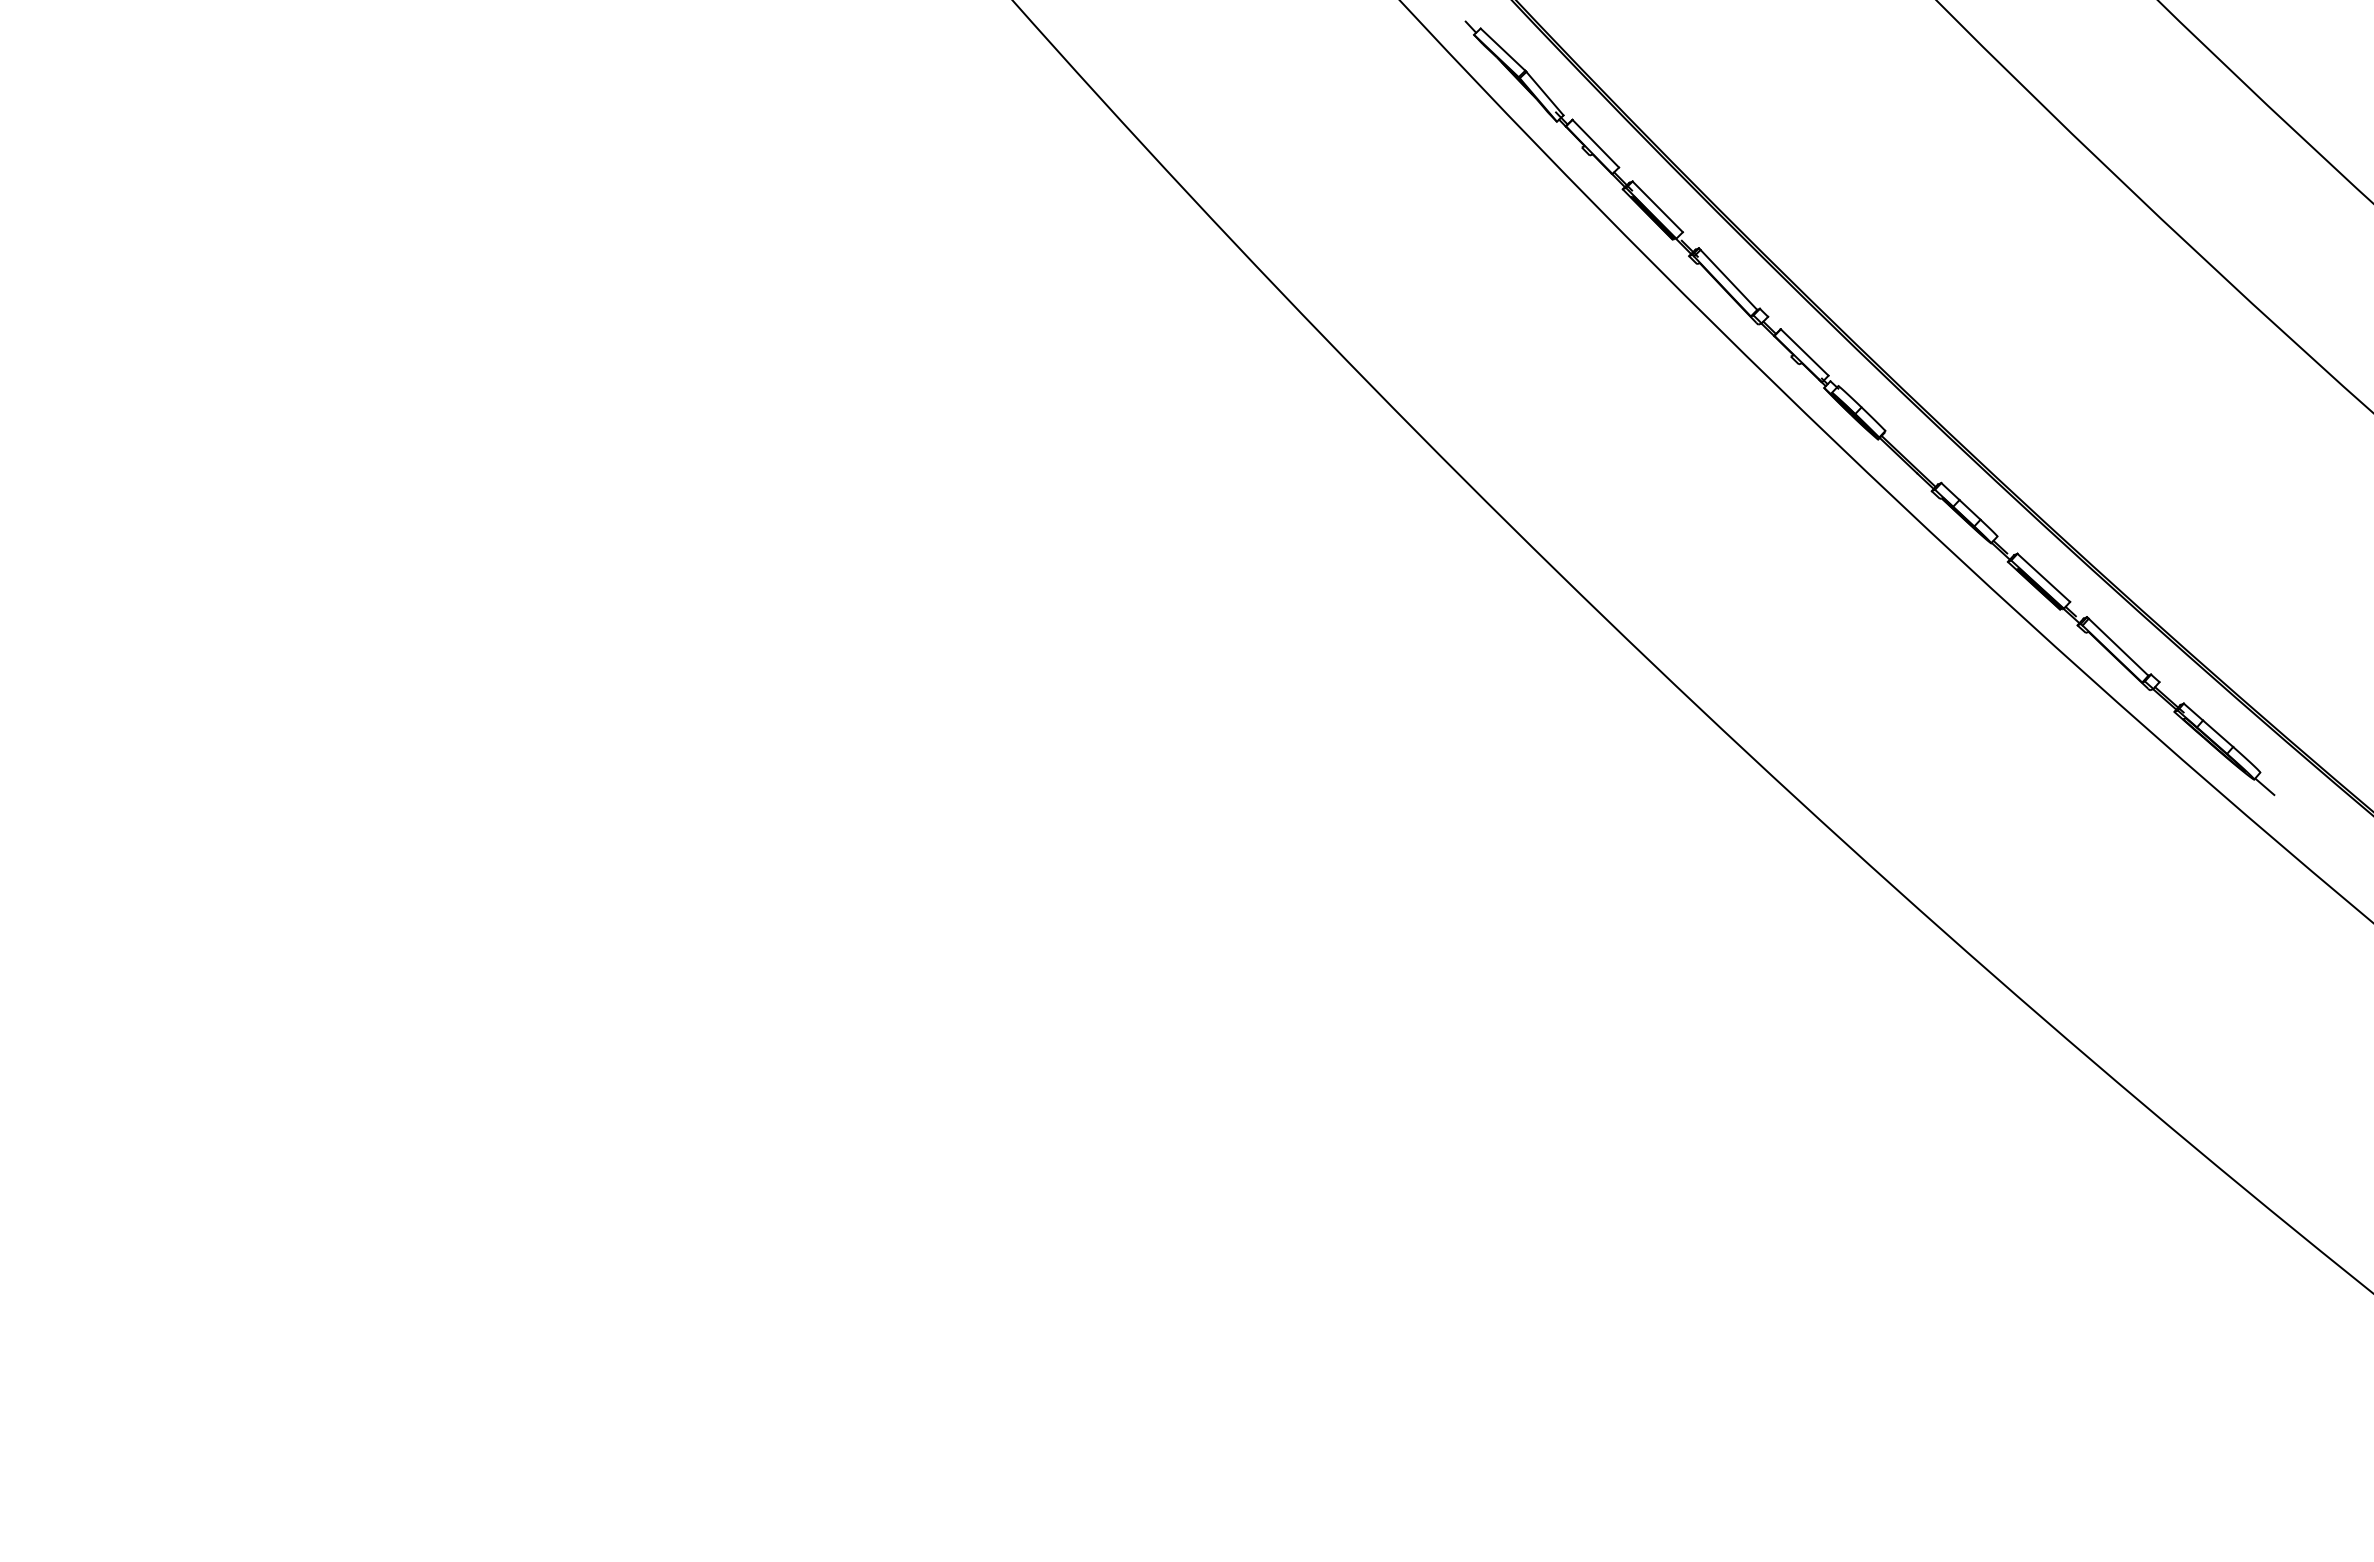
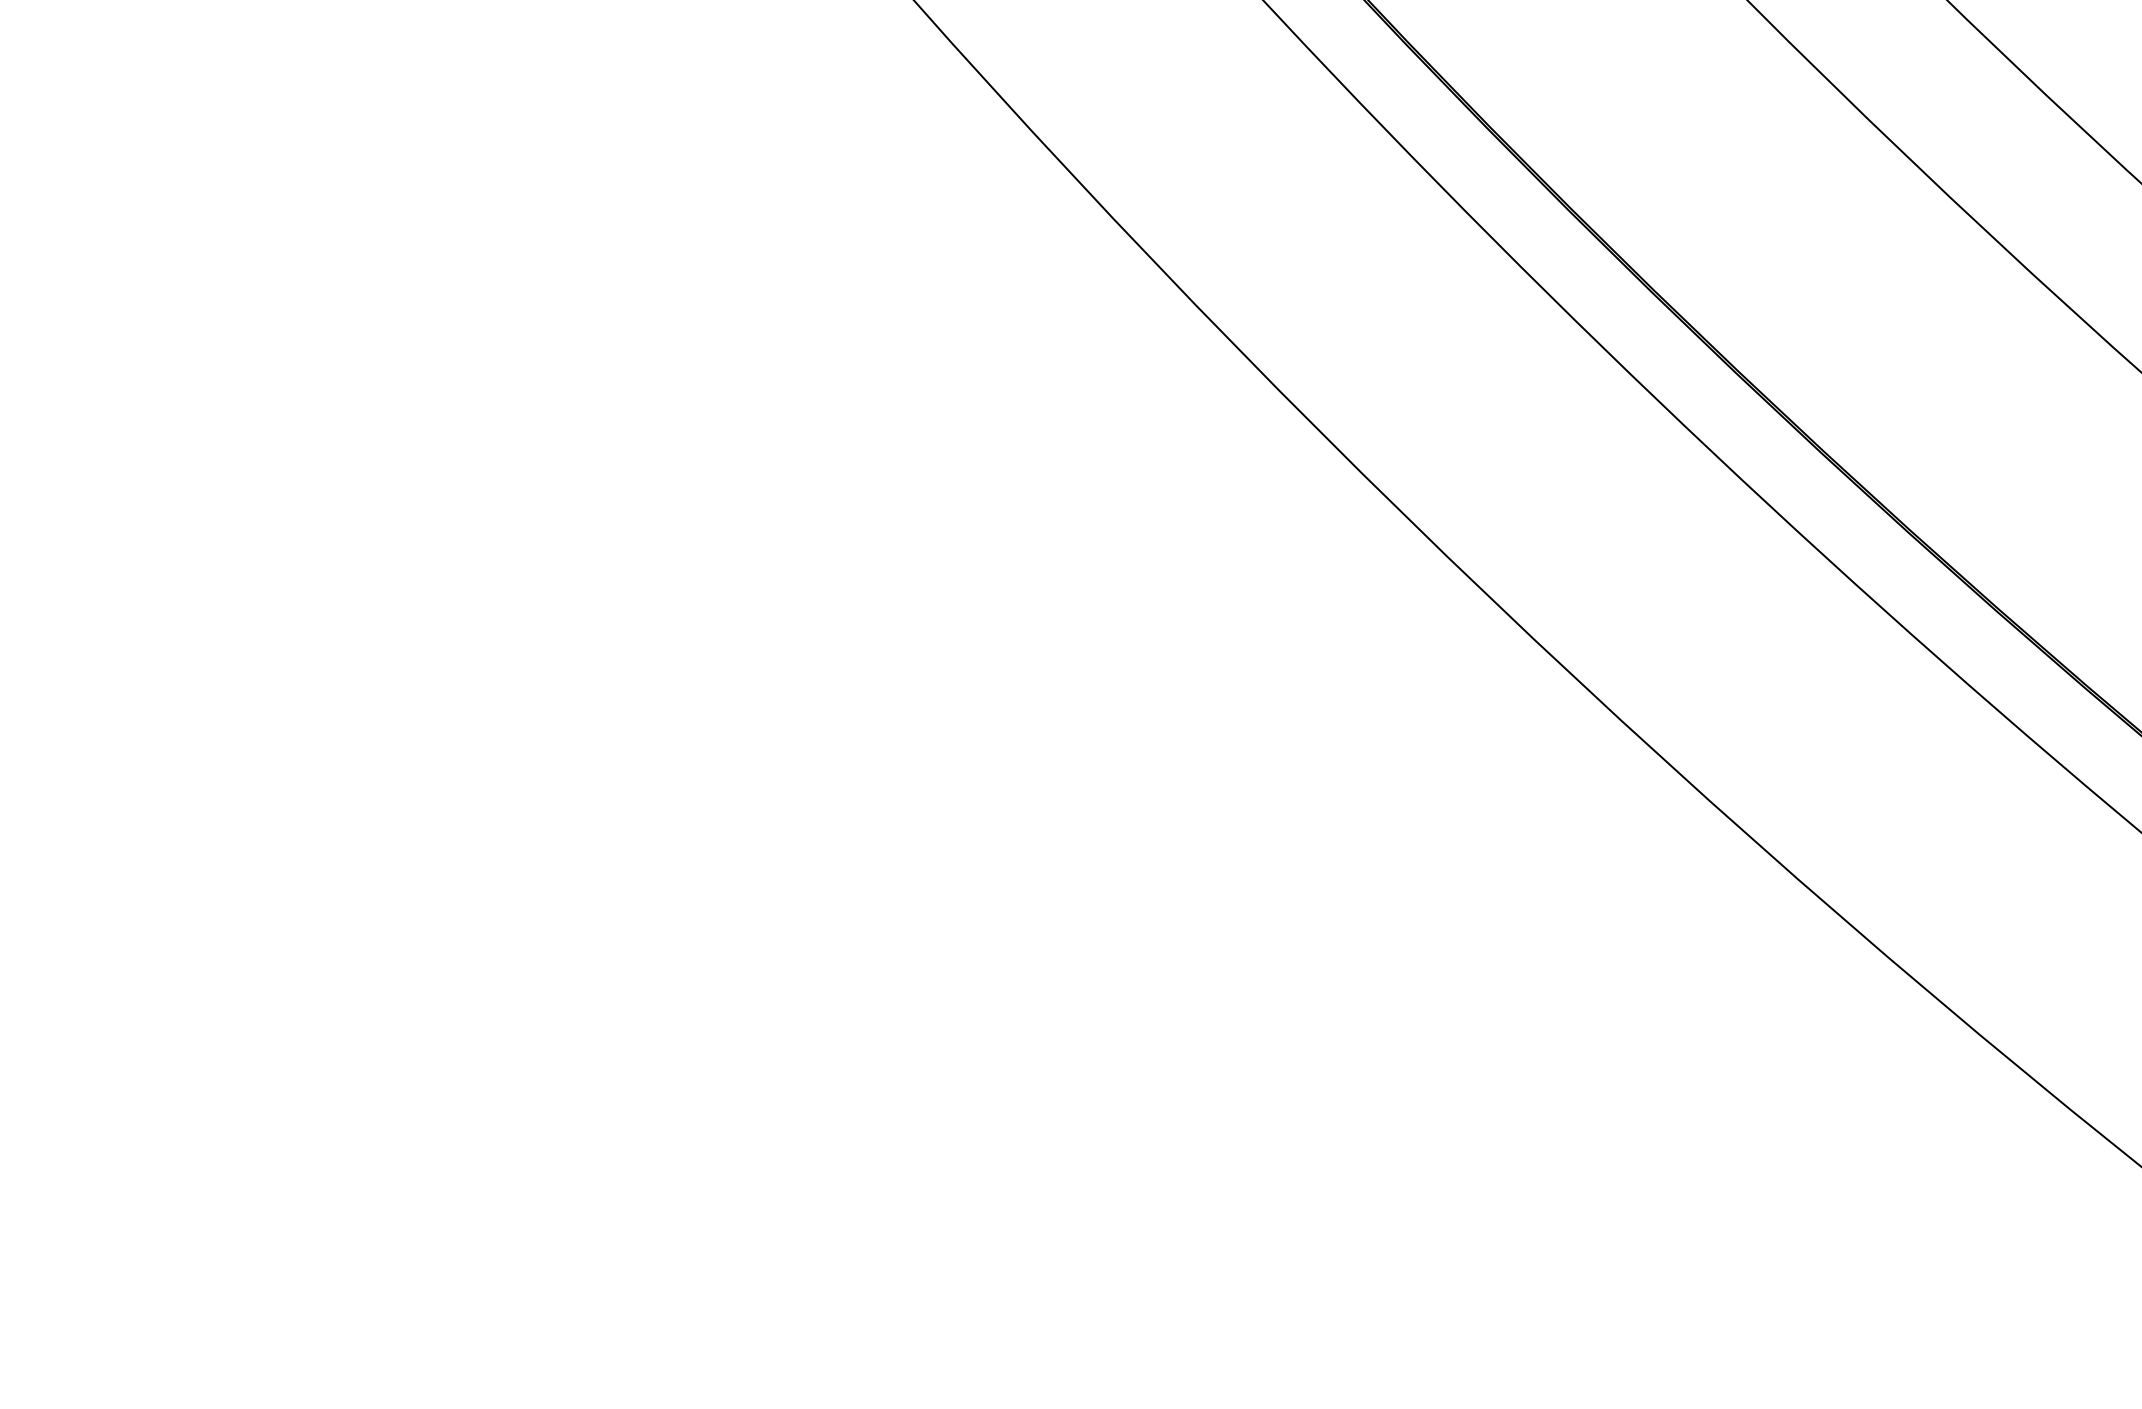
part: (1869, 408) -> (1686, 368), removed

